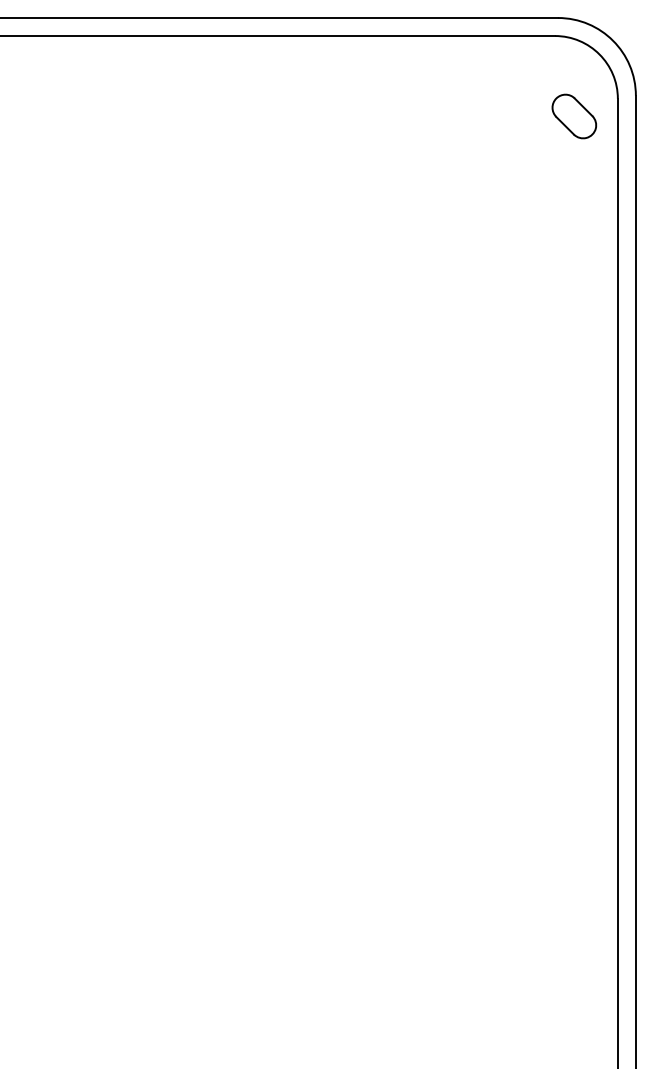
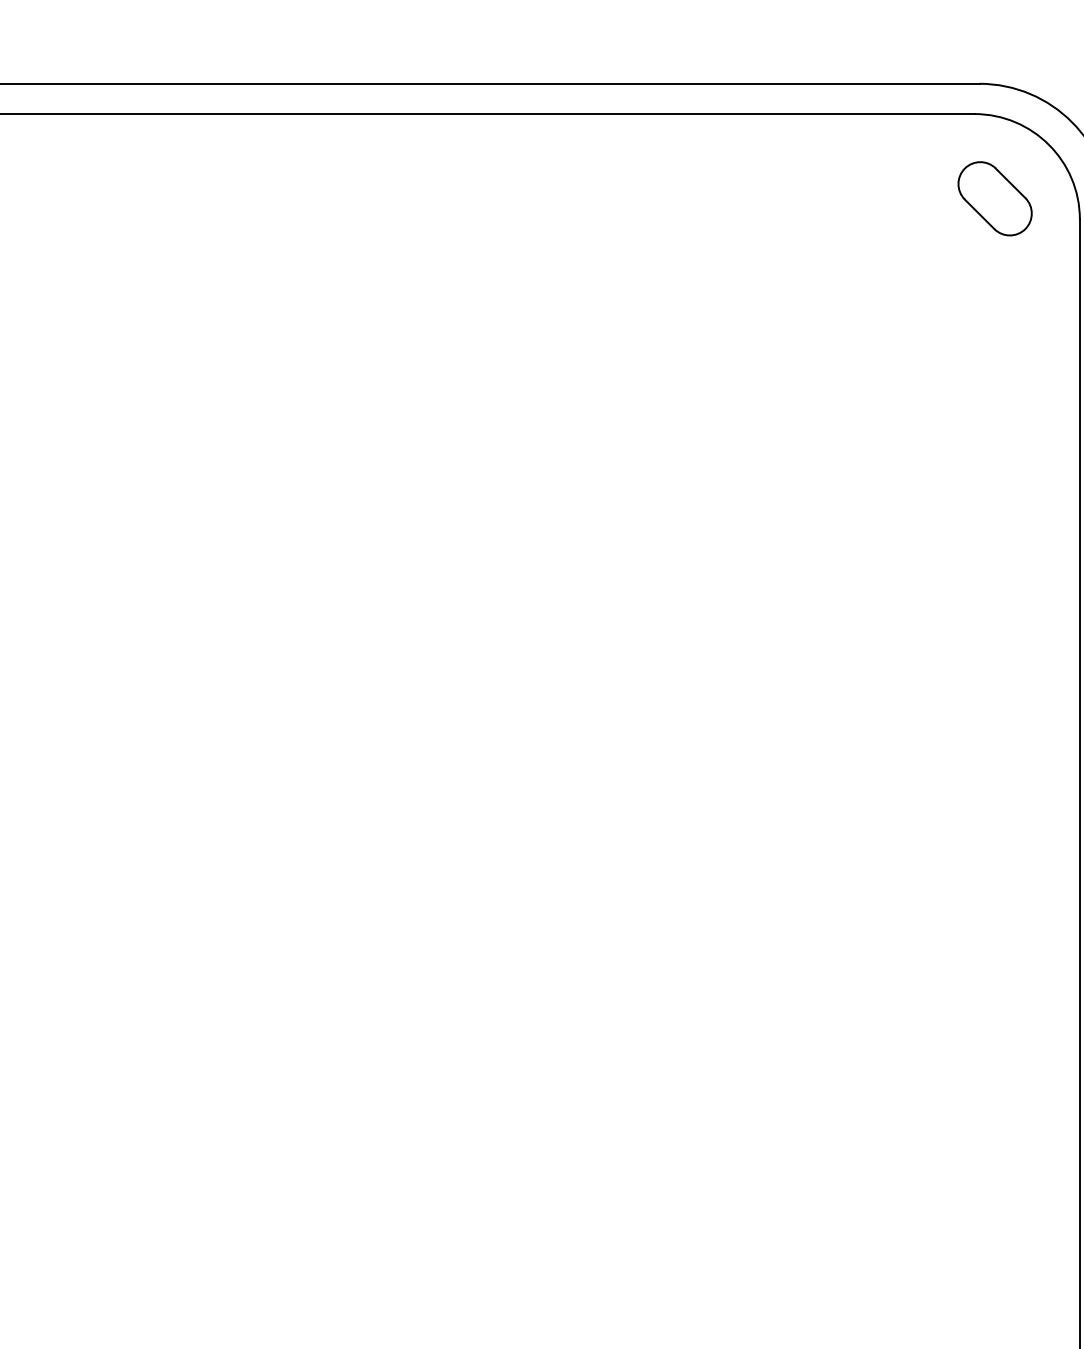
part: (574, 116) -> (995, 198), moved

